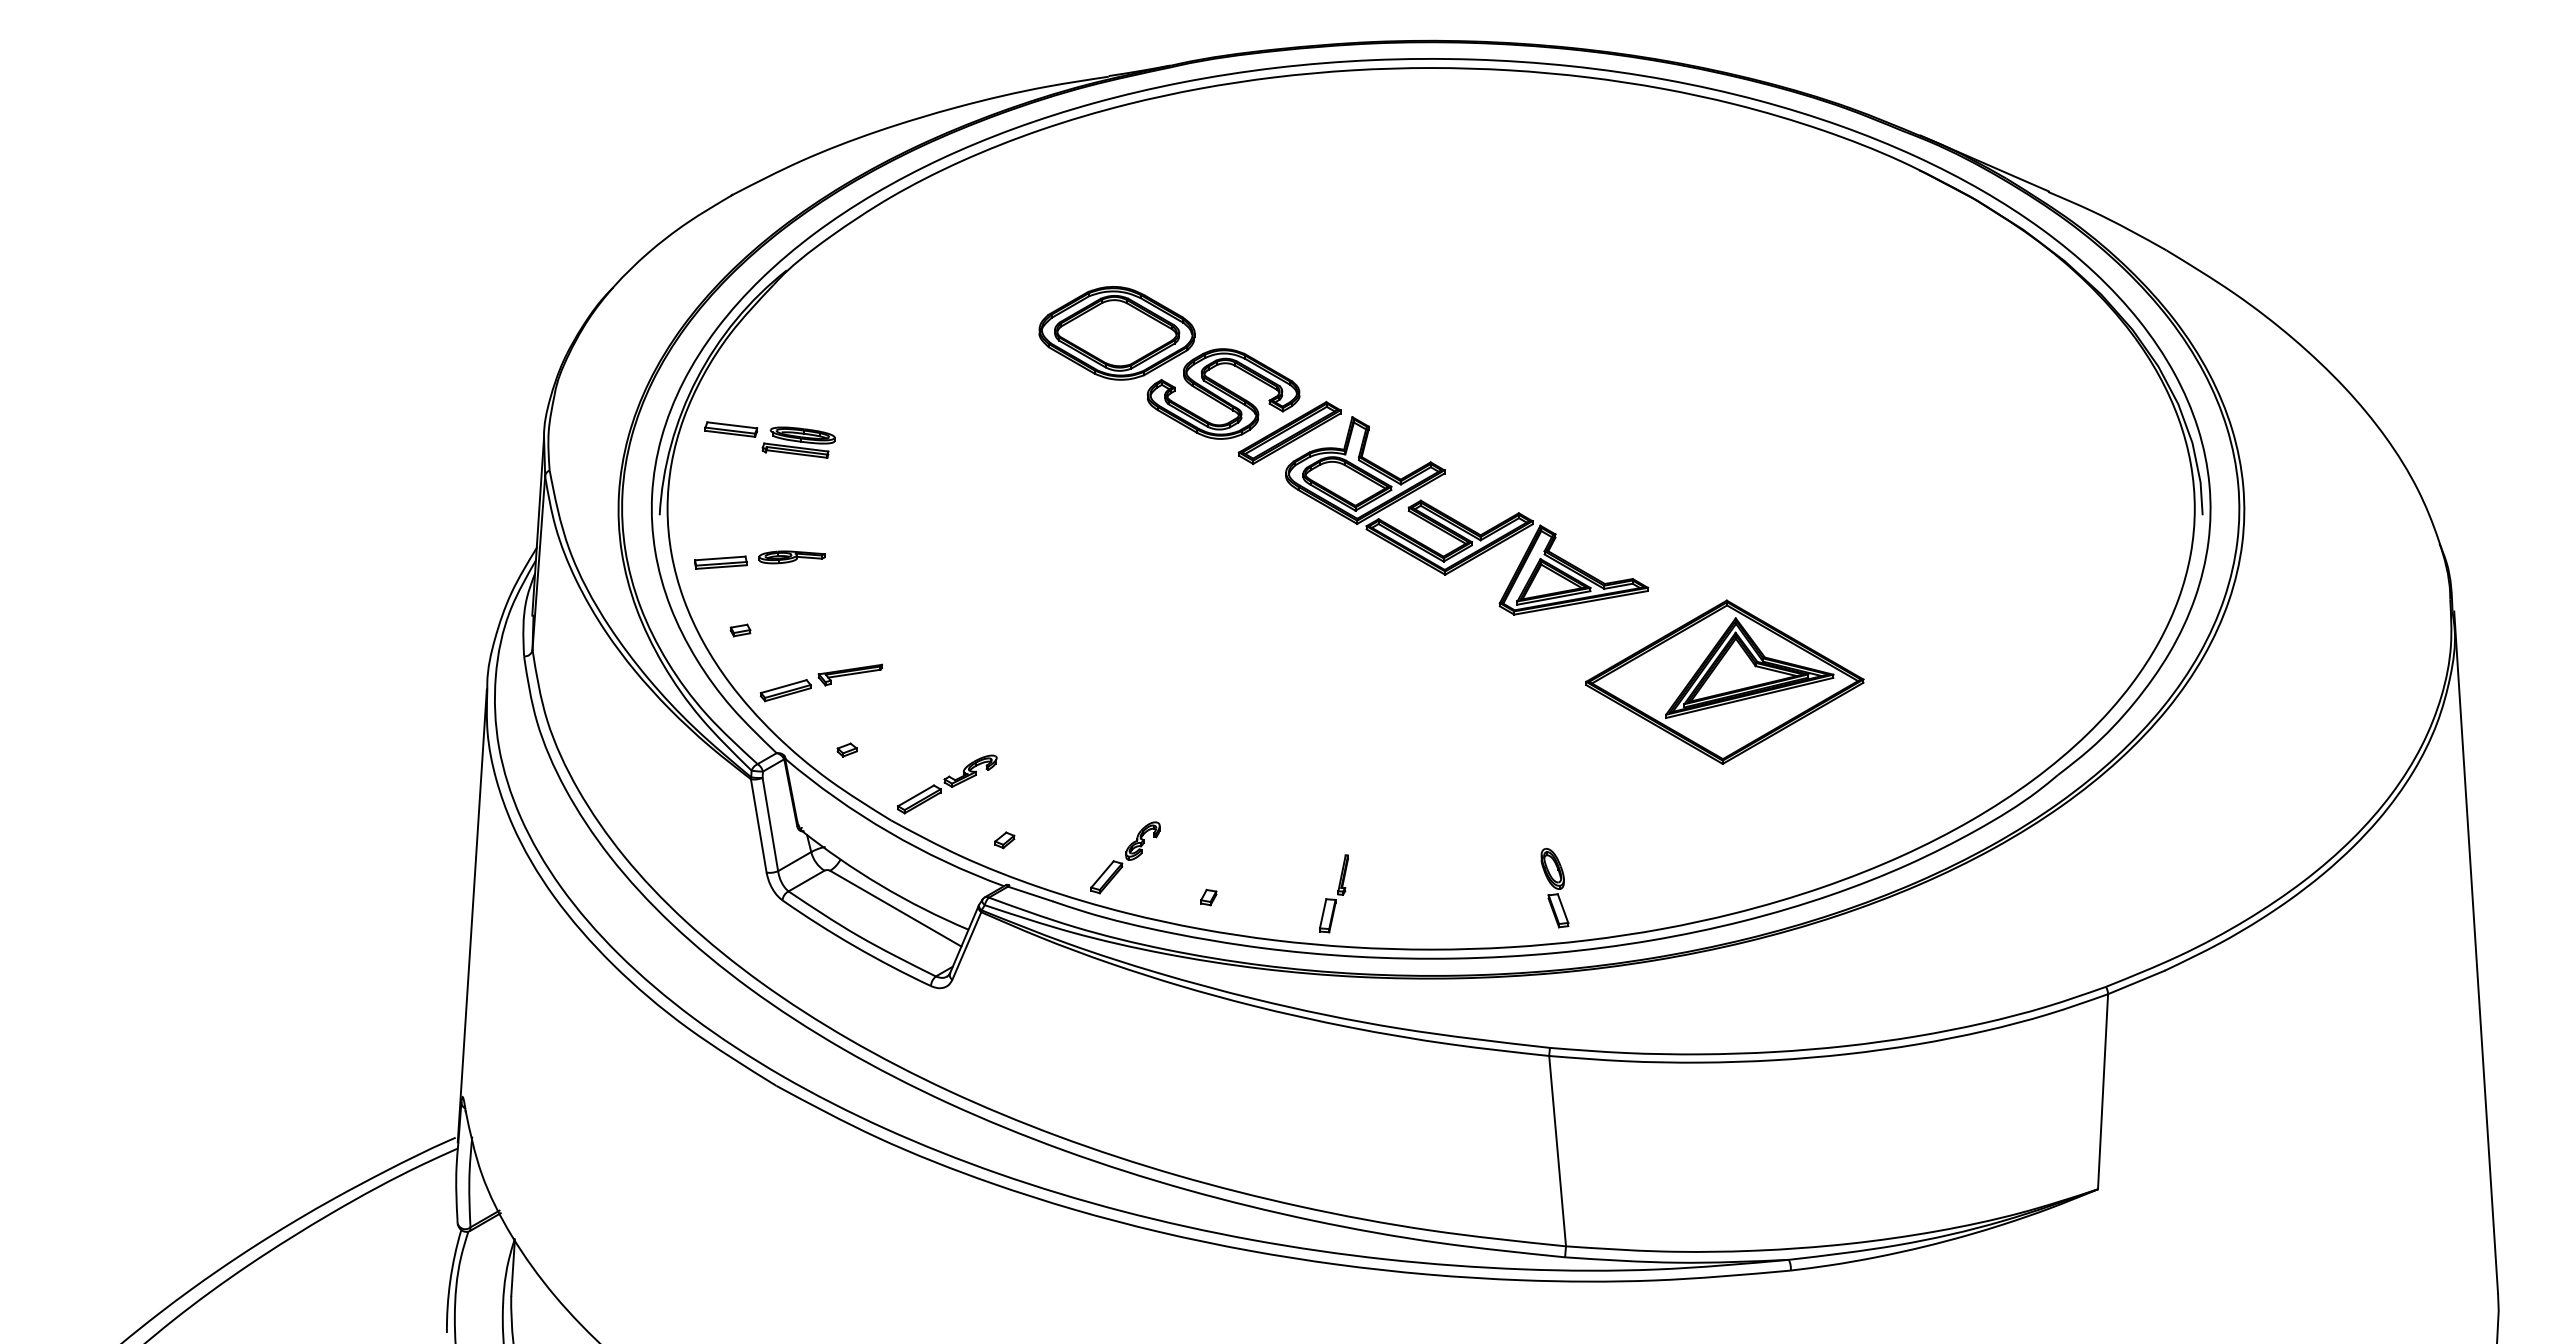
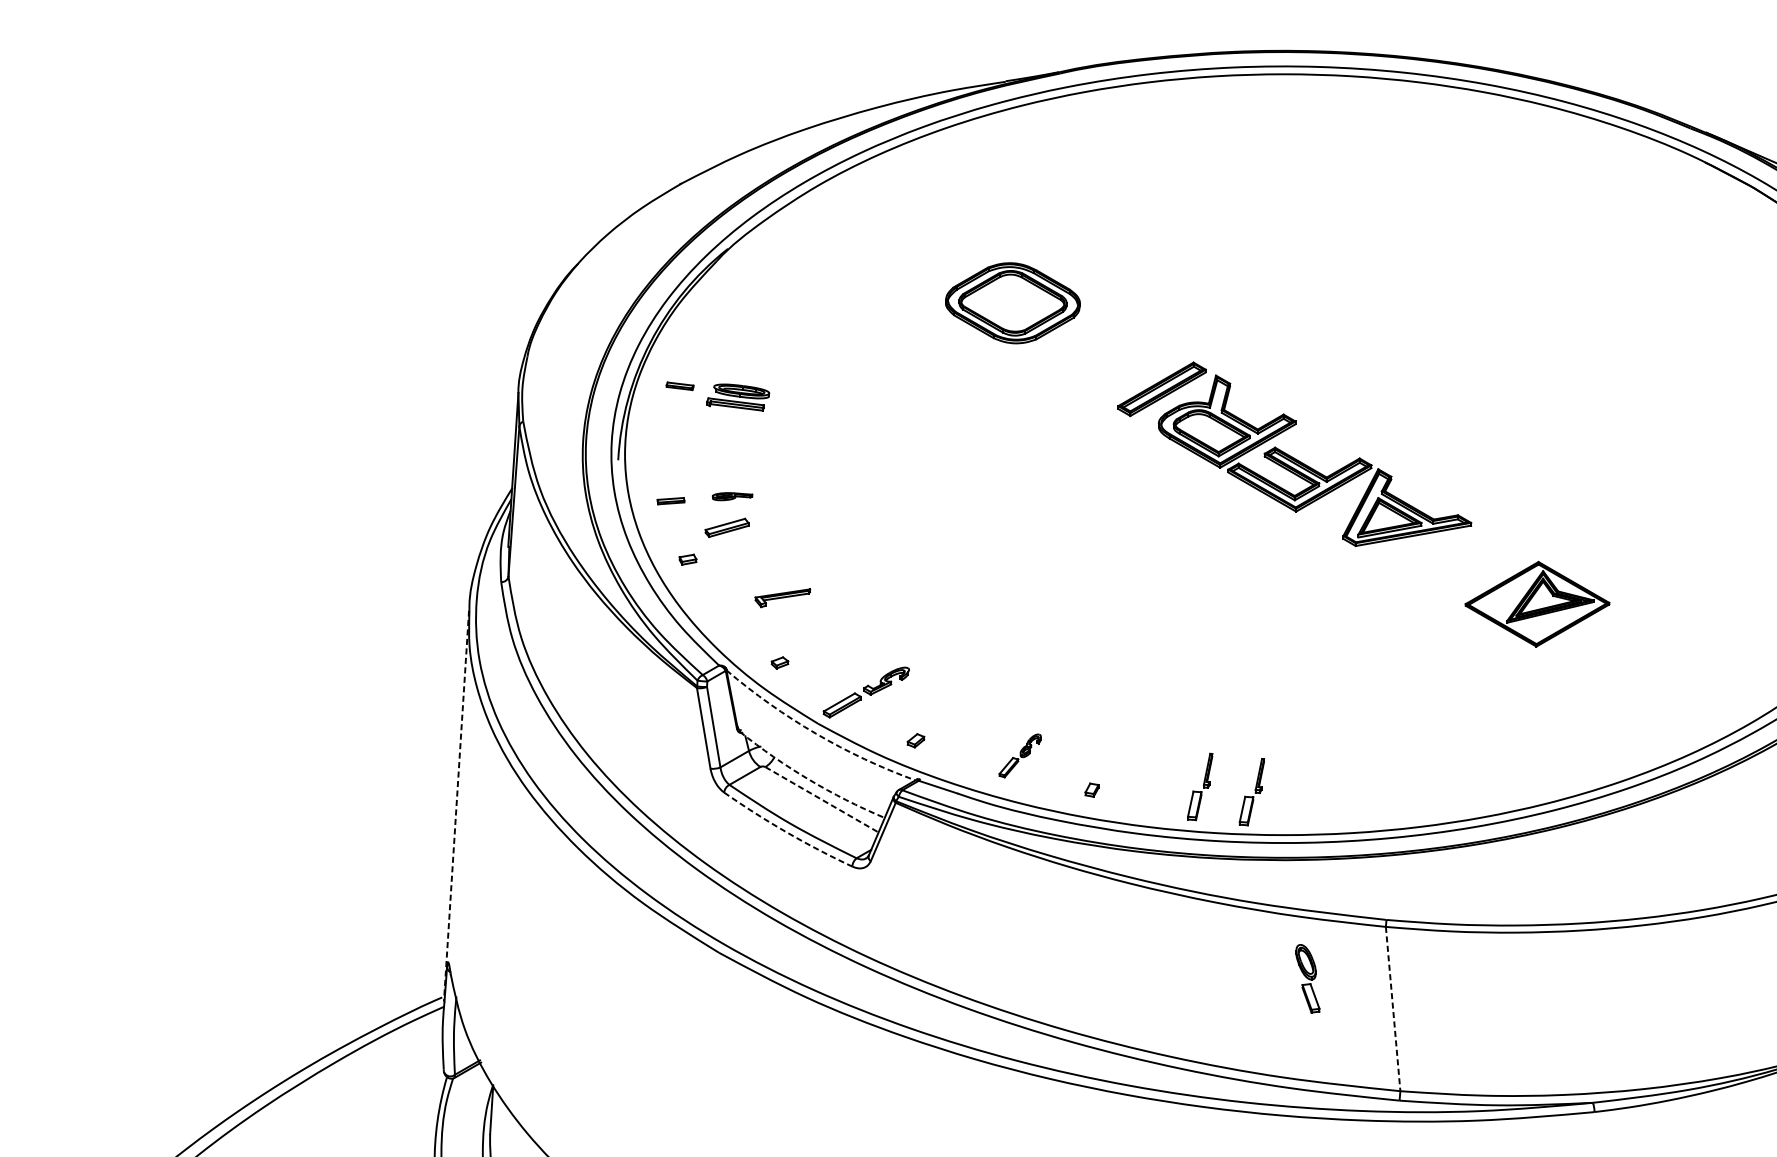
part: (1223, 393) -> (1104, 355), removed
part: (731, 429) -> (680, 386), size x0.6
part: (791, 557) -> (731, 496), size x0.7
part: (720, 562) -> (670, 501), size x0.6
part: (1724, 681) -> (1537, 603), size x0.6
part: (785, 690) -> (726, 527), moved
arc: (889, 832) -> (816, 734), solid -> dashed
part: (1125, 857) -> (1020, 755), size x0.7
arc: (880, 885) -> (808, 779), solid -> dashed
part: (1554, 888) -> (1307, 979), moved
part: (1393, 899) -> (1251, 791), added
line: (895, 908) -> (821, 799), solid -> dashed
line: (472, 915) -> (456, 805), solid -> dashed
arc: (854, 946) -> (786, 832), solid -> dashed
line: (1557, 1151) -> (1393, 1009), solid -> dashed

